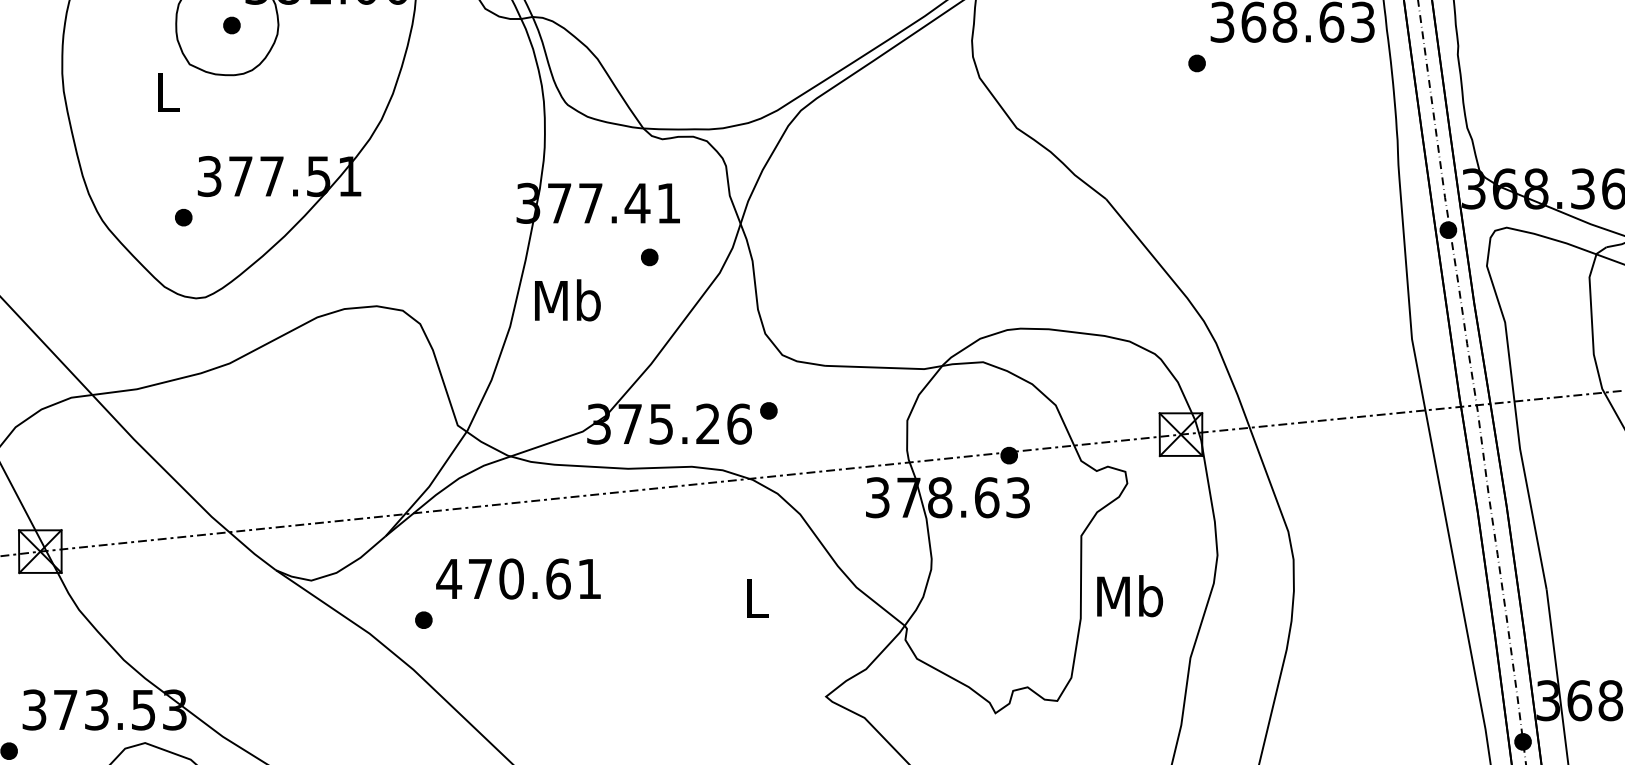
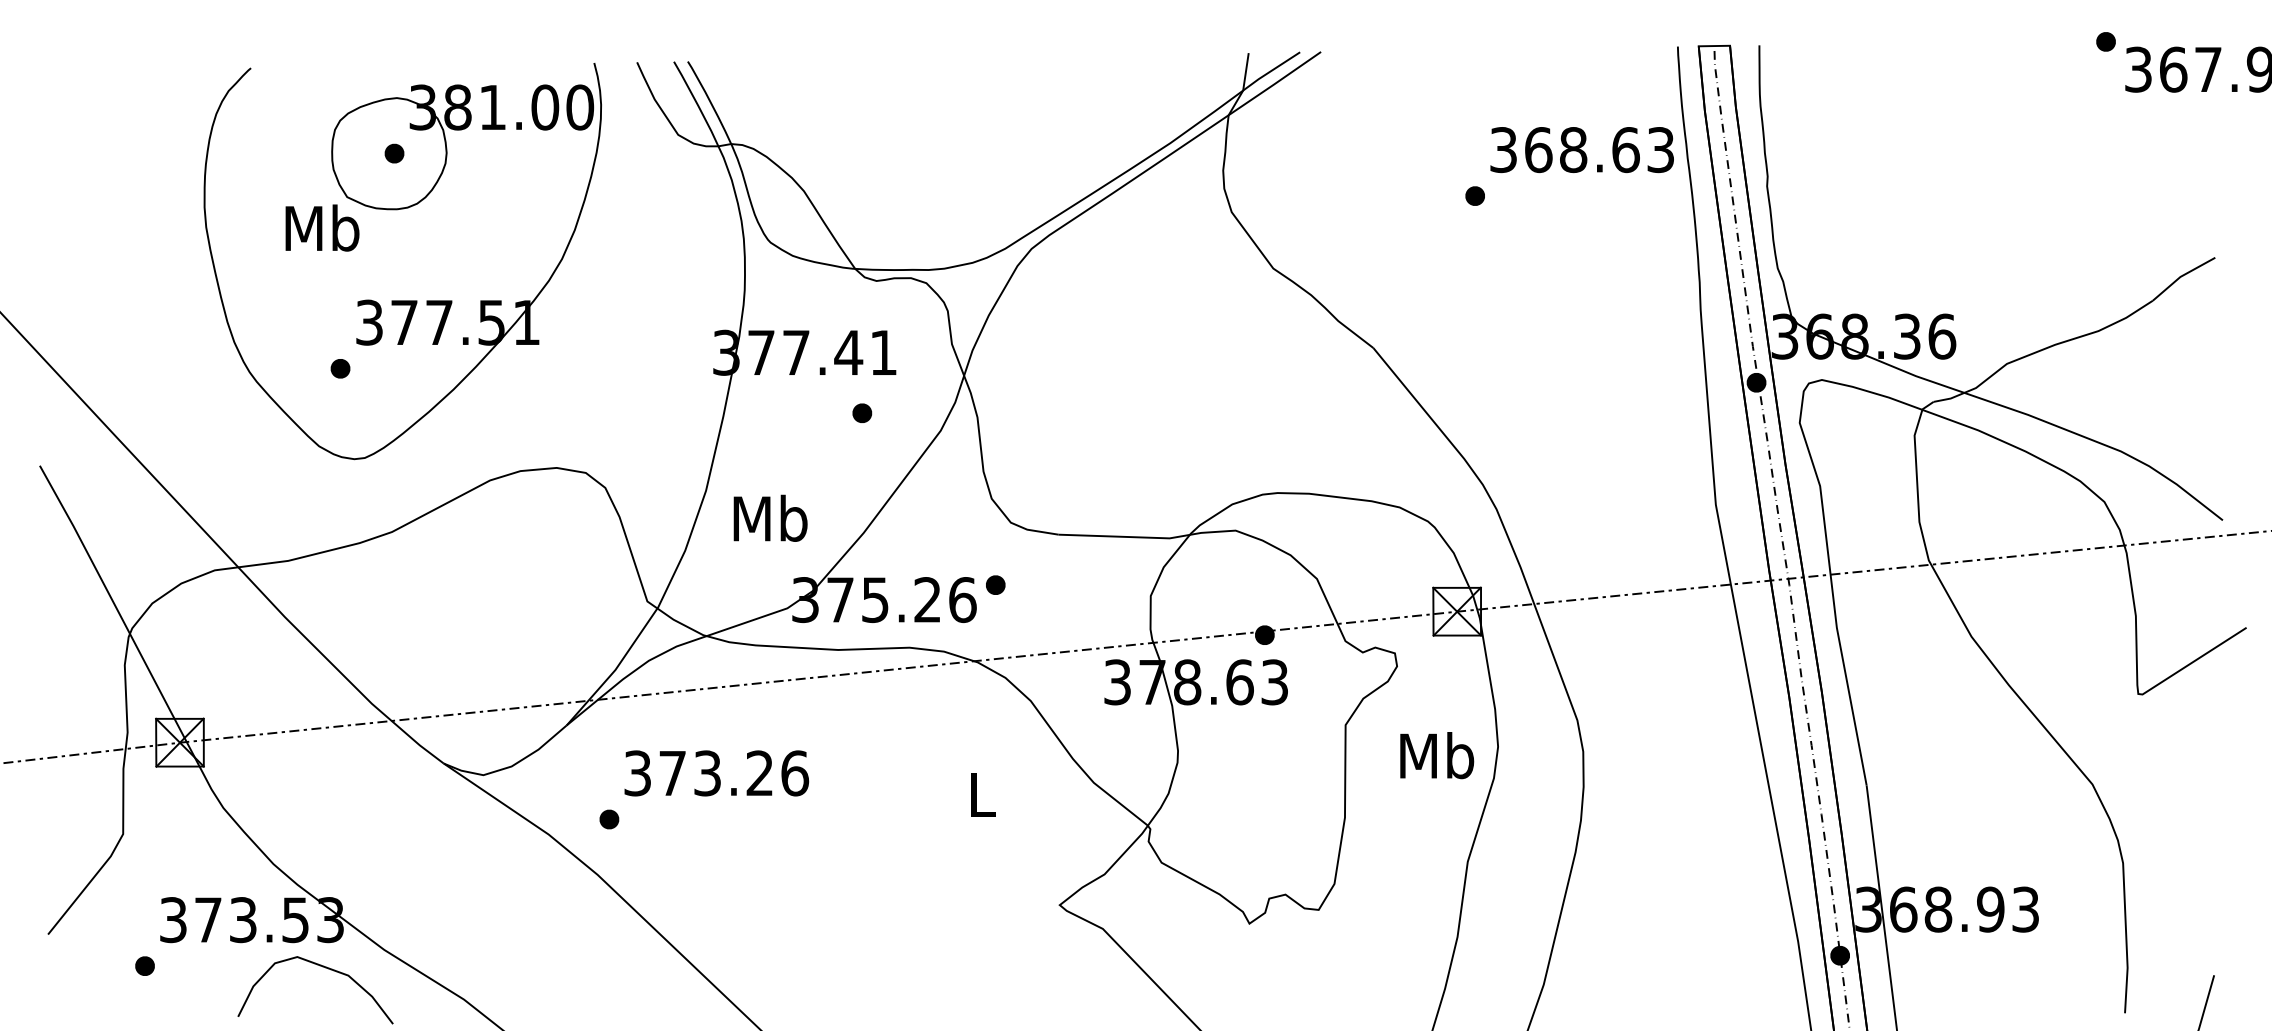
text: (167, 91) -> (322, 227), L -> Mb
text: (567, 299) -> (770, 517), moved
text: (519, 579) -> (716, 773), 470.61 -> 373.26
text: (1130, 596) -> (1437, 755), moved

